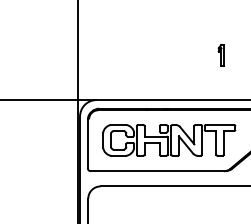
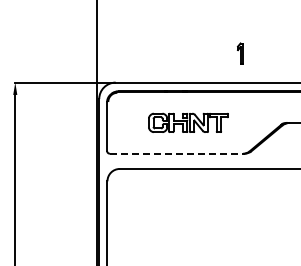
part: (221, 54) -> (240, 53), moved
part: (169, 139) -> (188, 122), size x0.6
line: (158, 170) -> (177, 153), solid -> dashed

